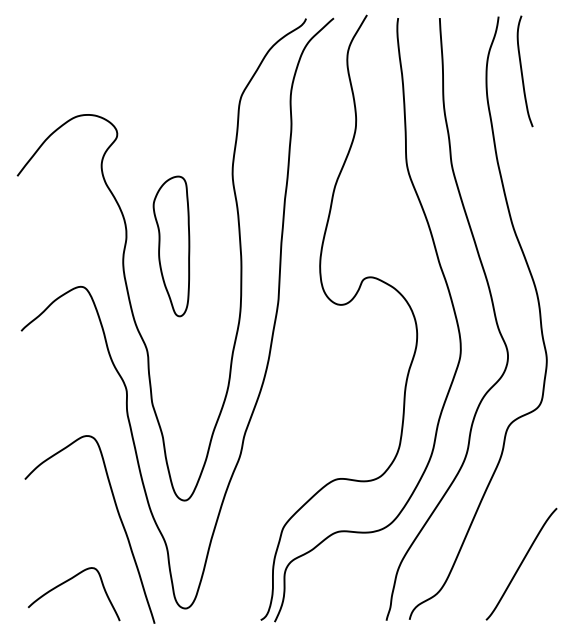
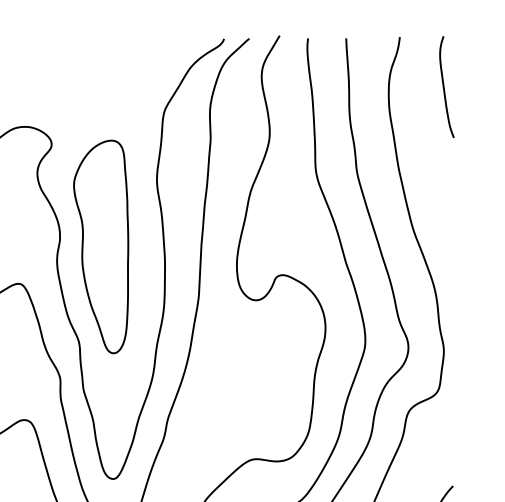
curve: (522, 71) -> (444, 87), moved
part: (171, 246) -> (101, 247), size x1.67

